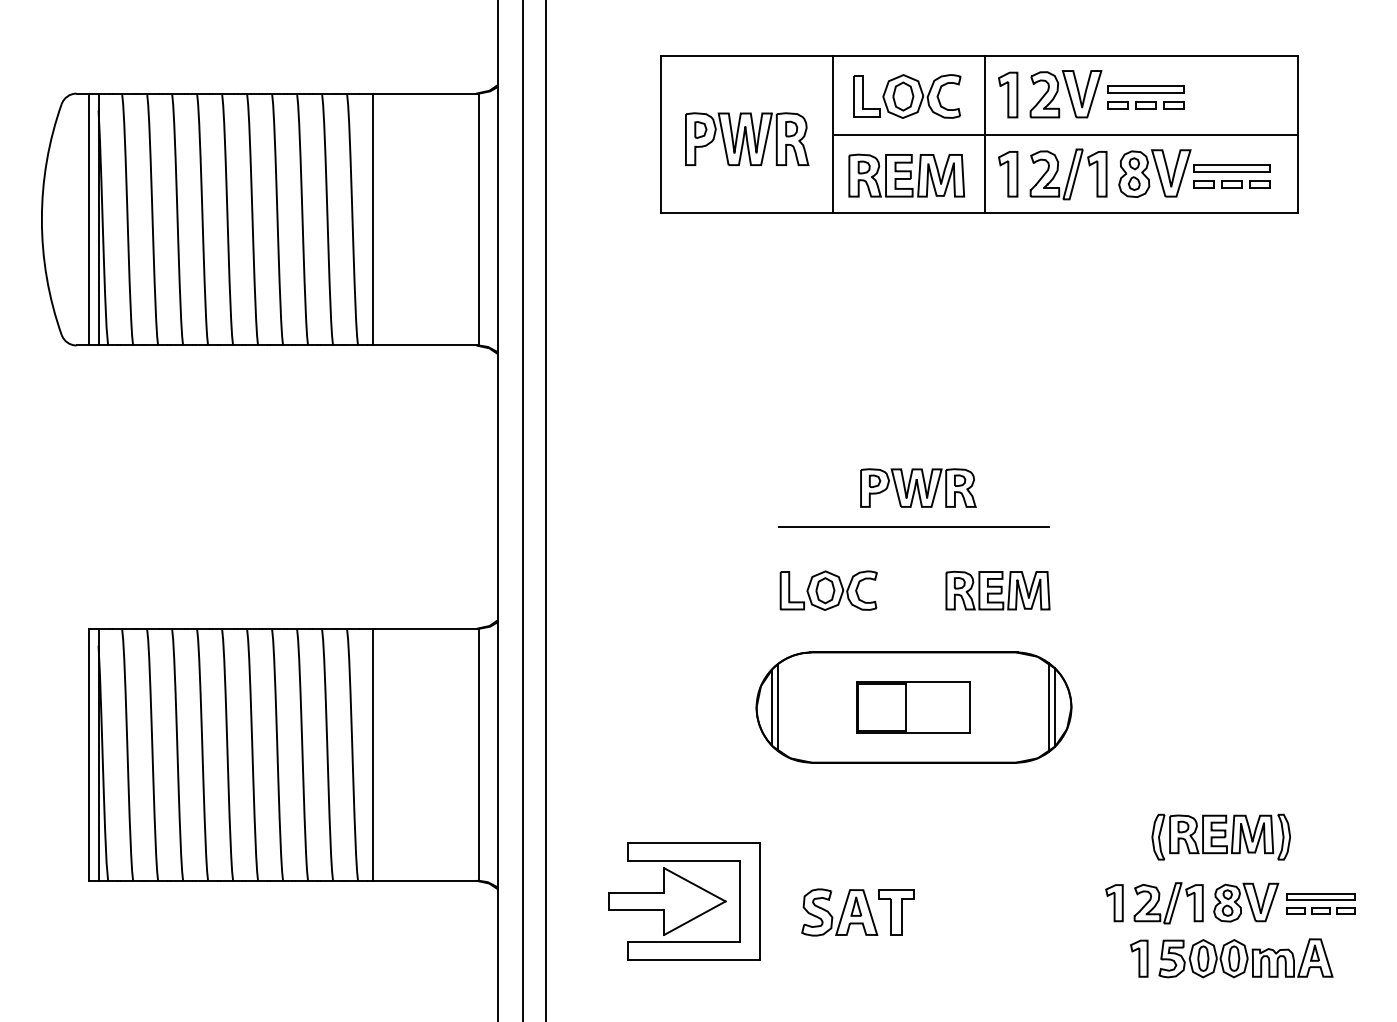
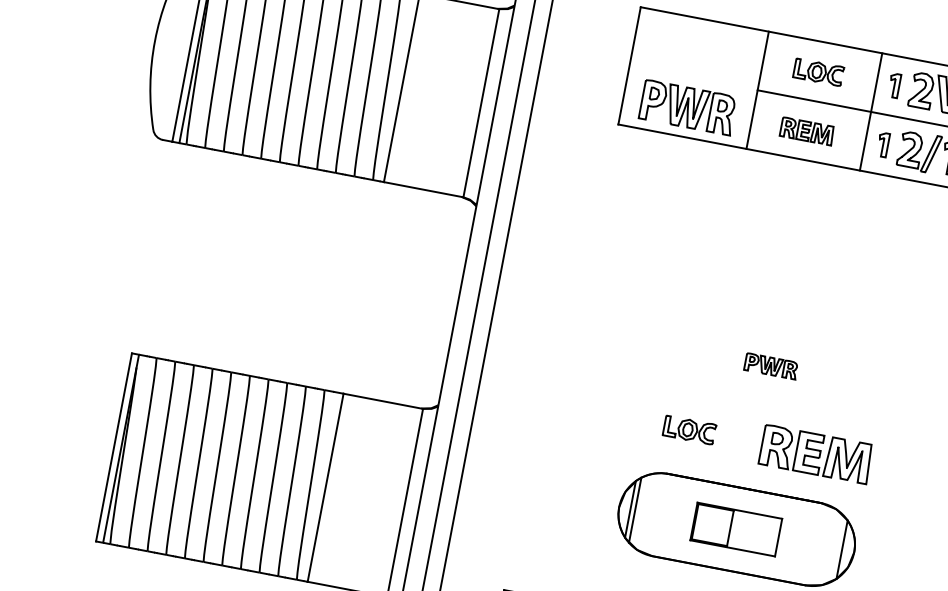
part: (1008, 94) -> (894, 85), size x0.7
part: (907, 96) -> (818, 72), size x0.6
part: (747, 138) -> (688, 107), moved
part: (1008, 174) -> (883, 145), size x0.7
part: (906, 175) -> (806, 131), size x0.6
part: (918, 487) -> (771, 365), size x0.6
line: (913, 527) -> (762, 395), removed
part: (828, 590) -> (689, 430), size x0.7
part: (997, 590) -> (815, 454), size x1.4
line: (1048, 707) -> (837, 548), removed

